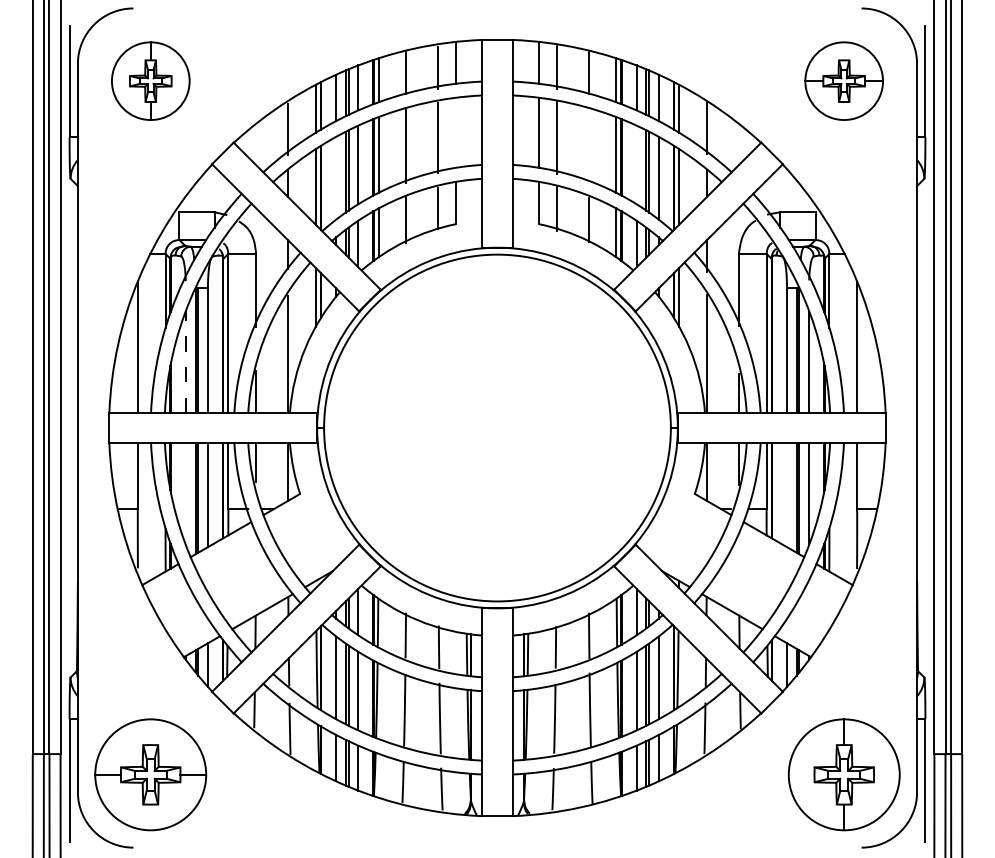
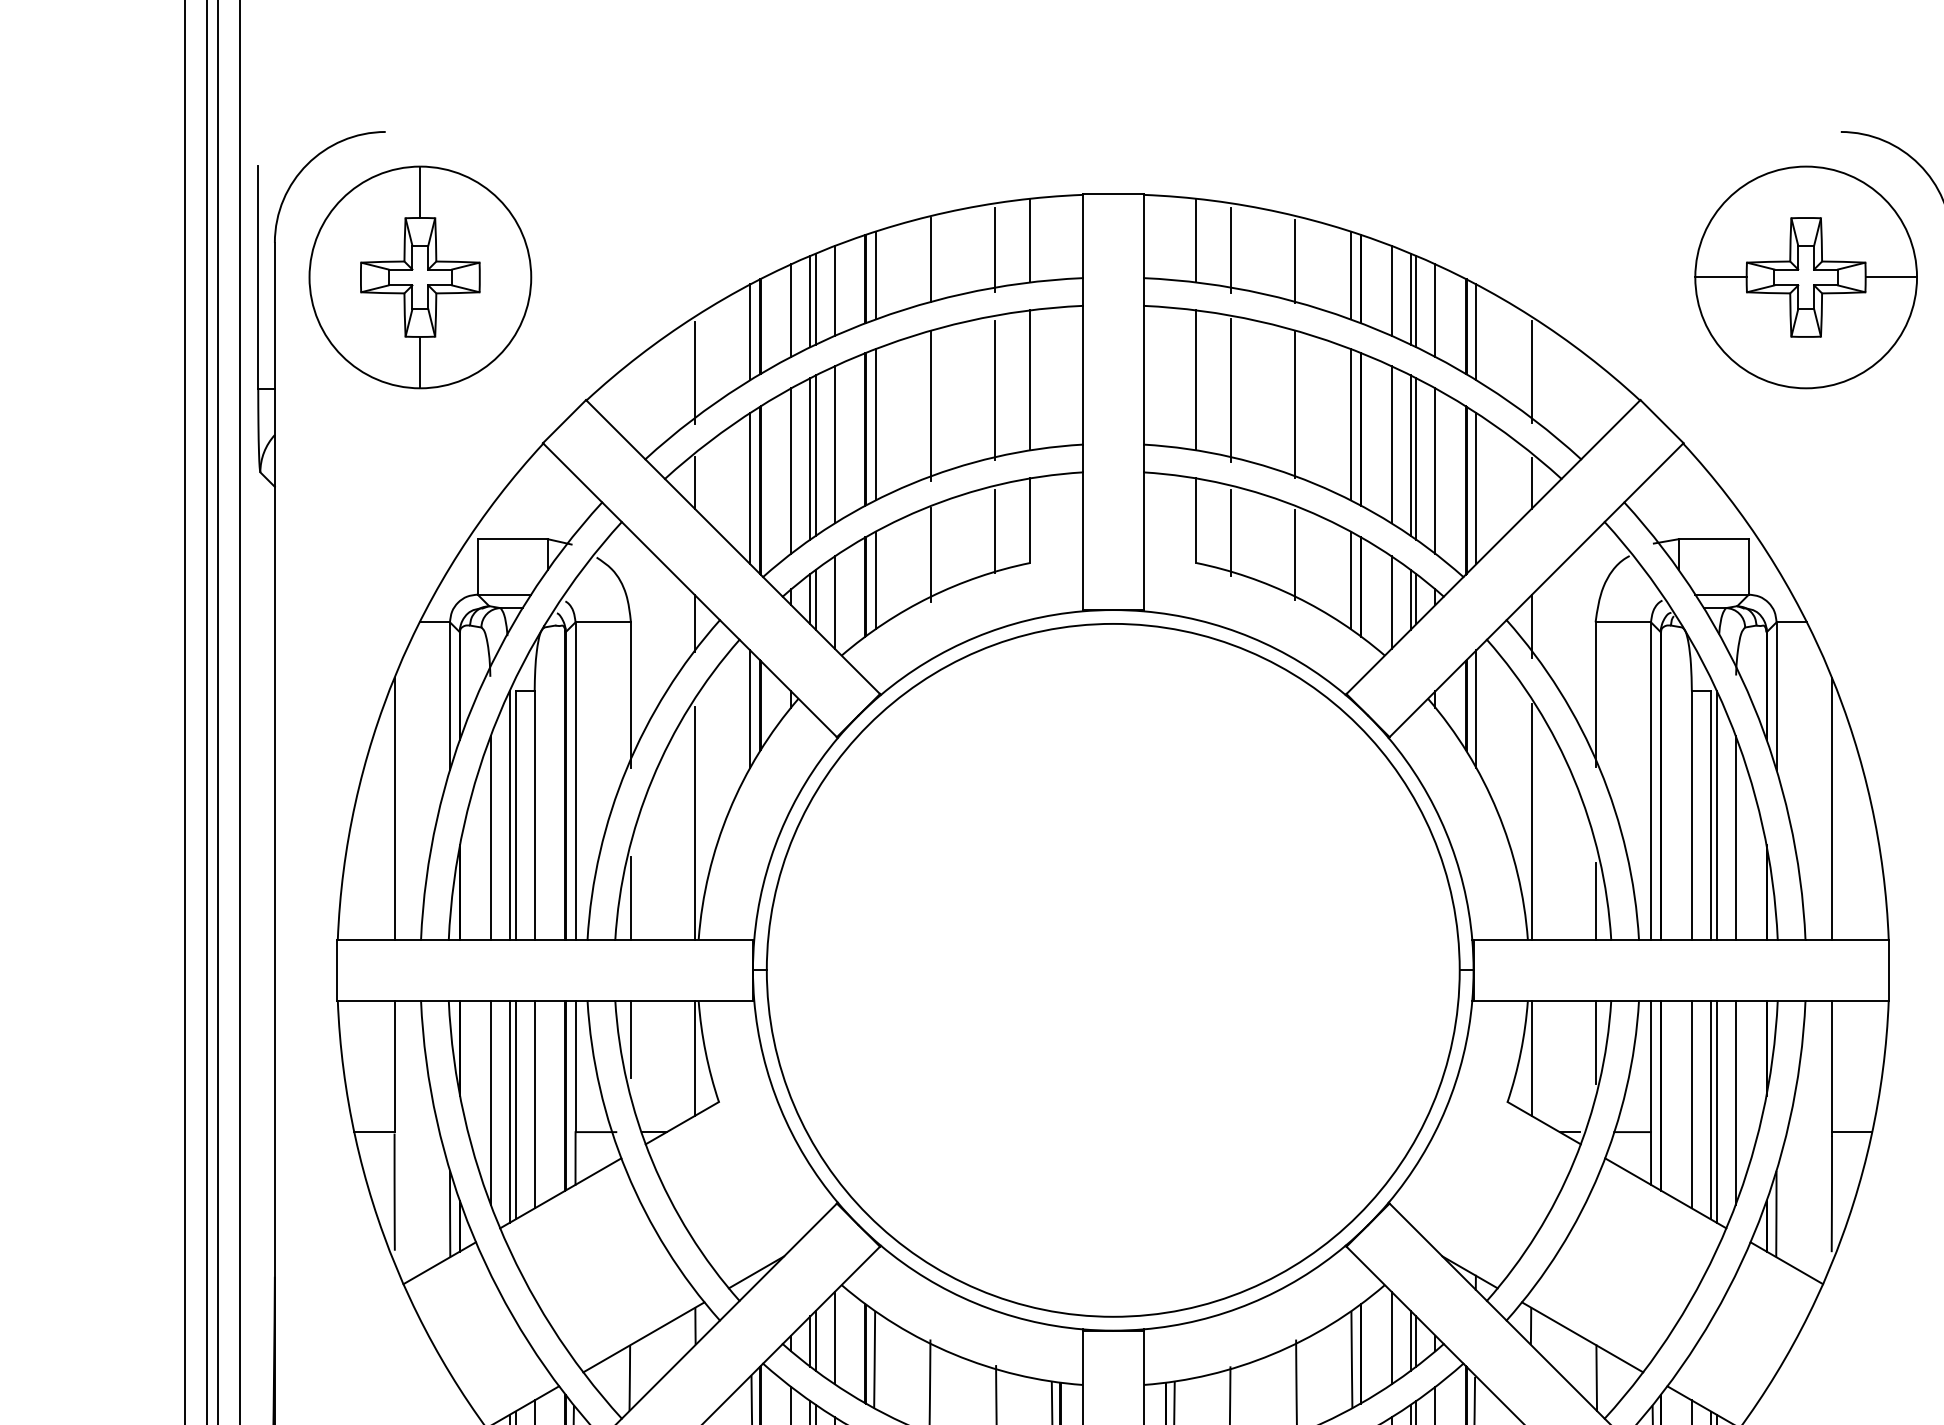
part: (150, 80) -> (419, 275), size x1.43
part: (843, 80) -> (1804, 275), size x1.43
line: (455, 132) -> (1029, 379), added
line: (588, 144) -> (1295, 403), added
line: (636, 164) -> (1391, 443), added
line: (336, 177) -> (791, 469), added
line: (185, 361) -> (489, 837), dashed -> solid
line: (185, 494) -> (489, 1103), added
line: (787, 495) -> (1692, 1105), added

